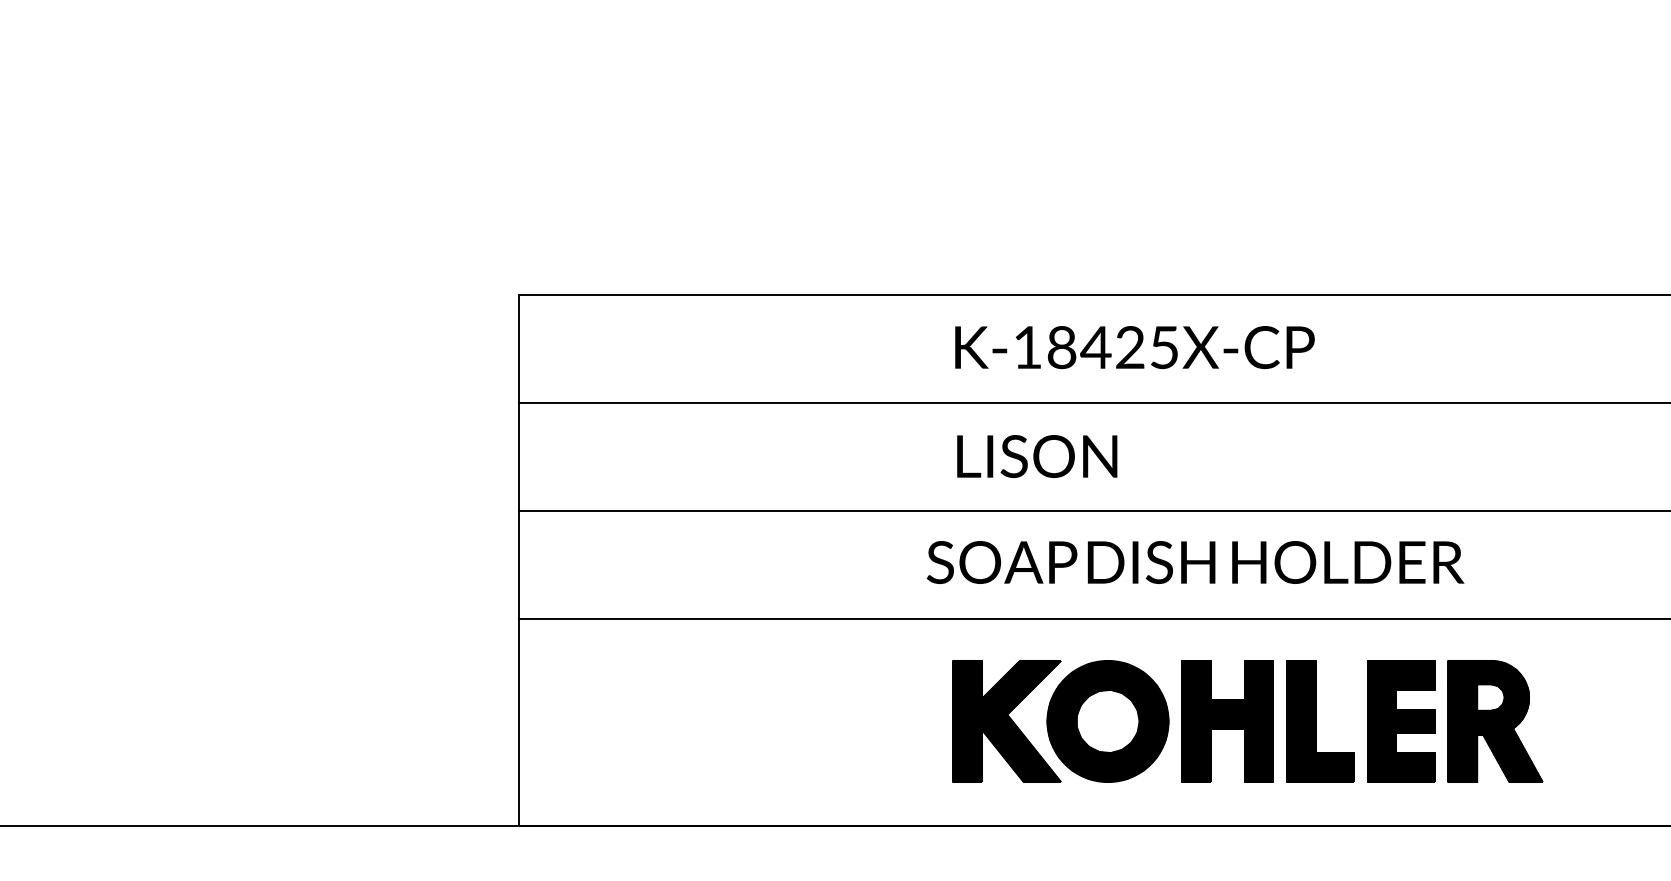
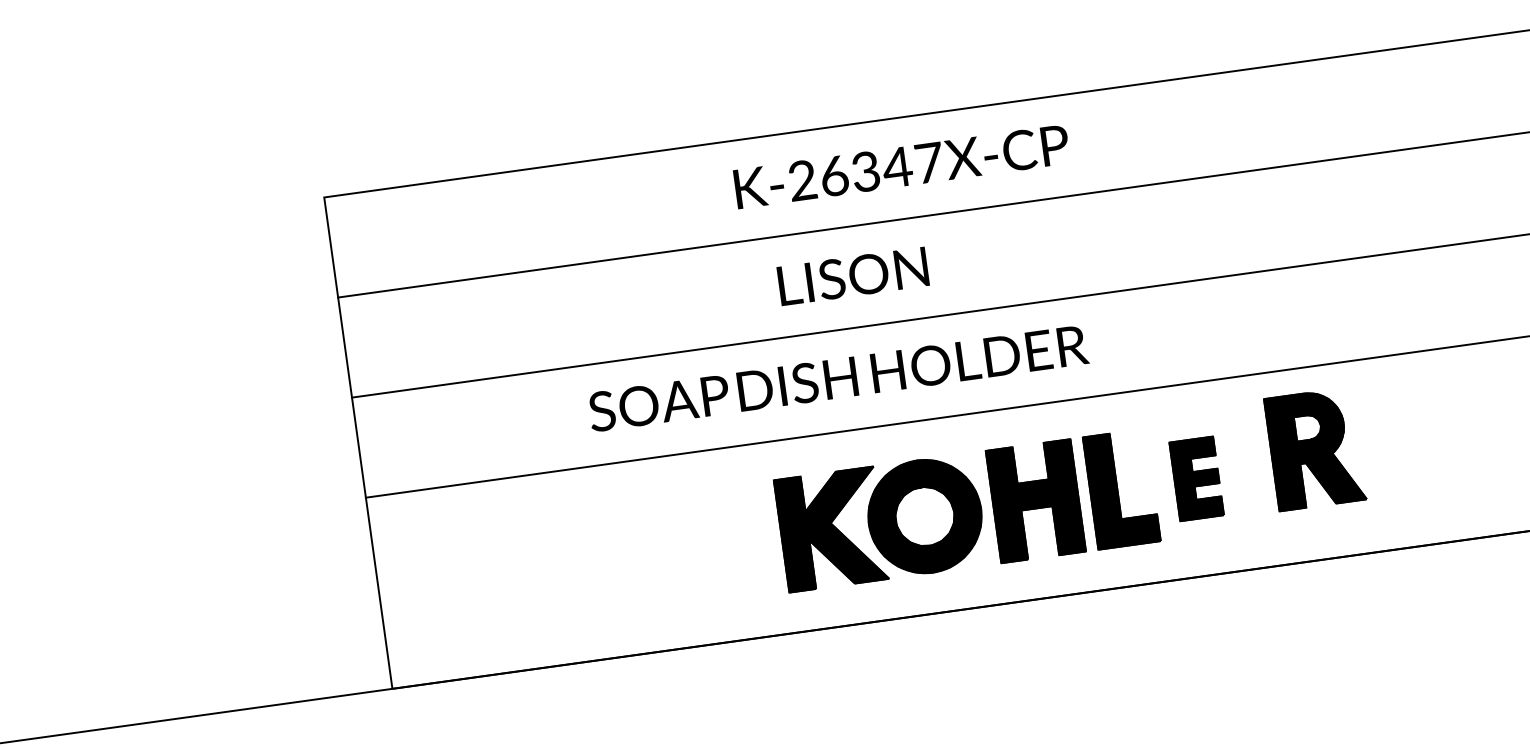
text: (1096, 347) -> (866, 171), K-18425X-CP -> K-26347X-CP
text: (1037, 456) -> (853, 276), moved
text: (1195, 562) -> (838, 378), moved
part: (1401, 721) -> (1196, 478), size x0.7
part: (1495, 721) -> (1315, 449), moved

